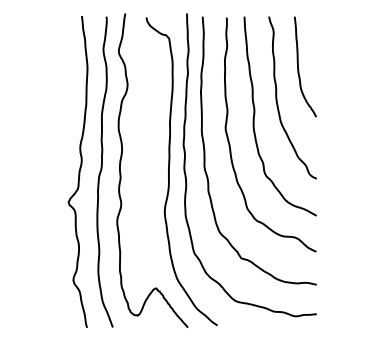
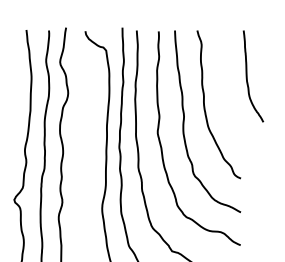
curve: (299, 69) -> (248, 78), moved

